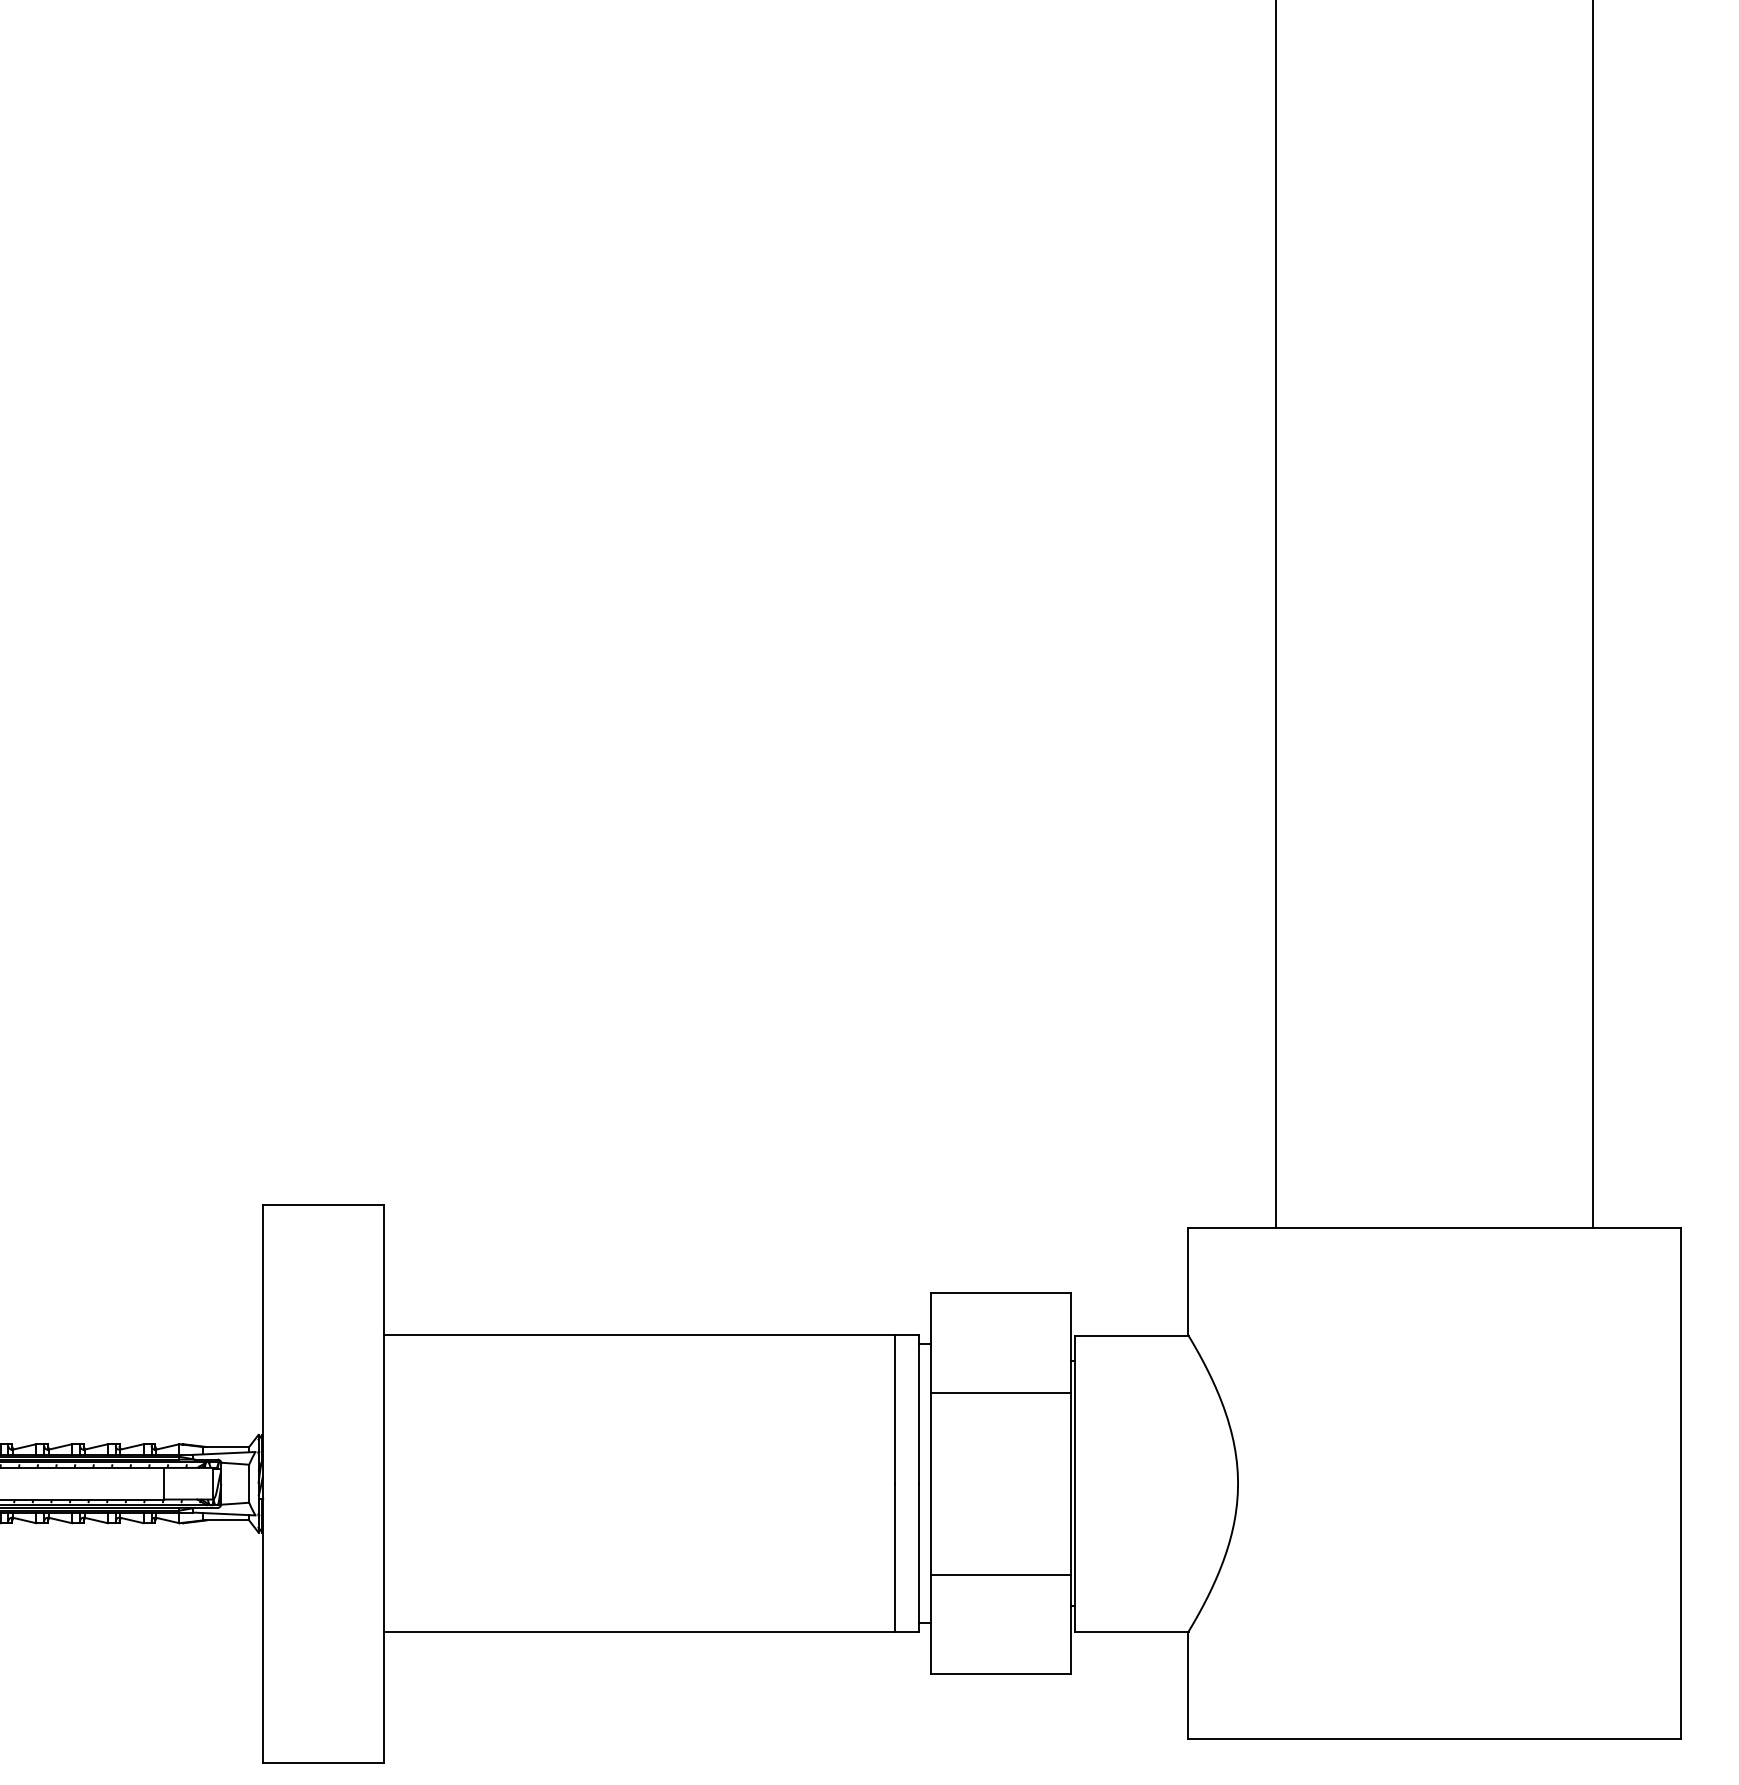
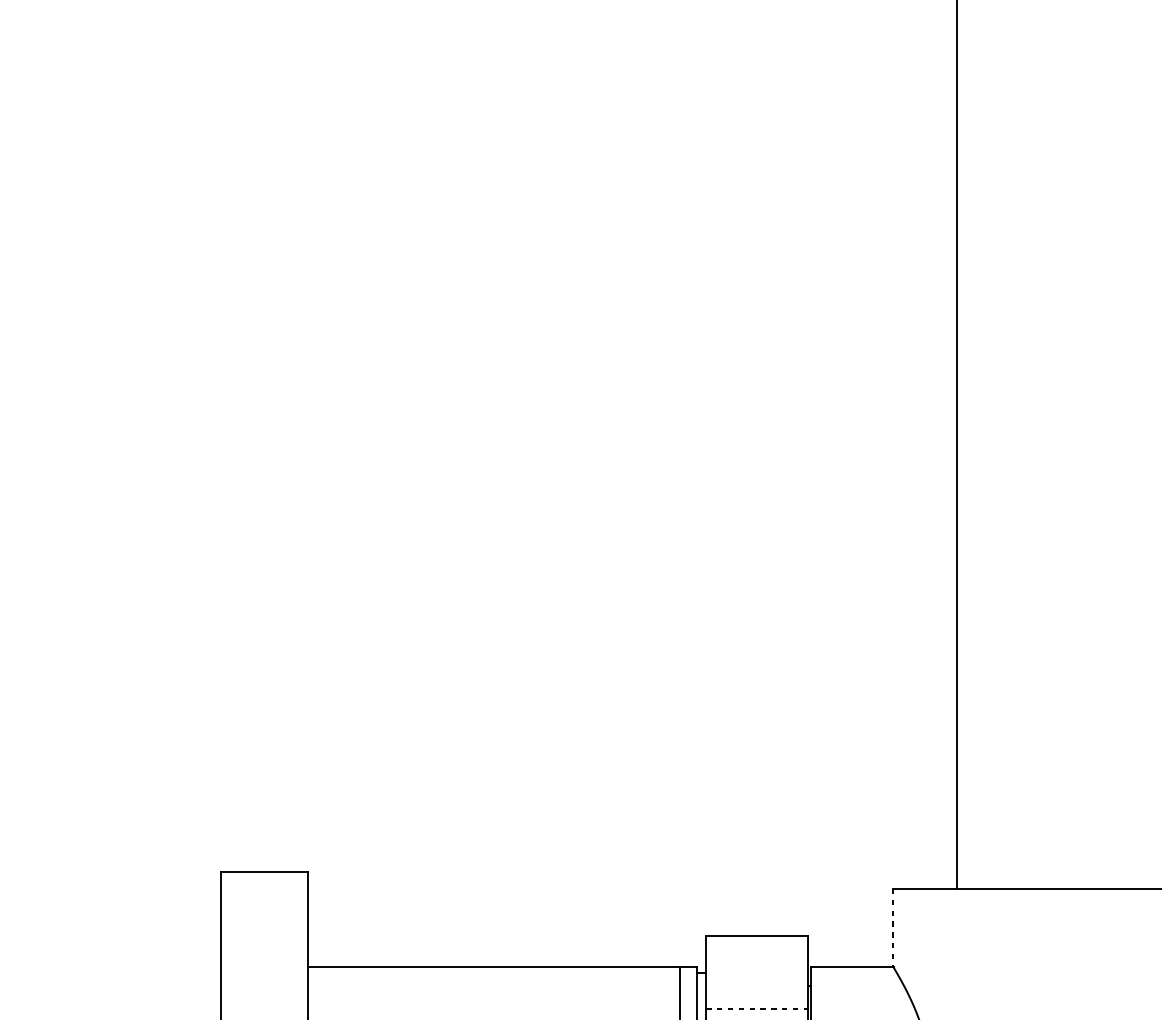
line: (1188, 1281) -> (893, 927), solid -> dashed
line: (1000, 1392) -> (756, 1008), solid -> dashed

